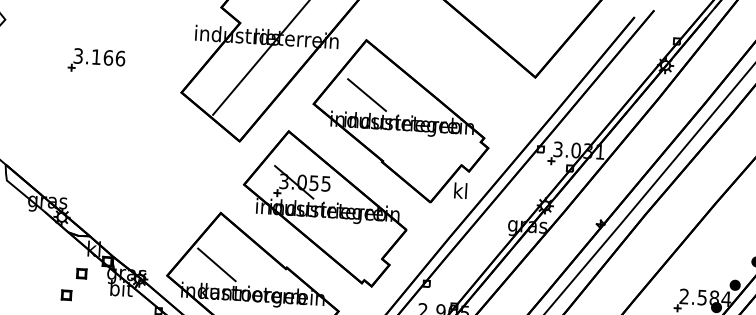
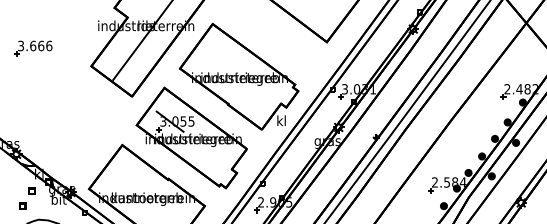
text: (96, 56) -> (33, 45), 3.166 -> 3.666
line: (367, 94) -> (215, 60), removed
line: (216, 264) -> (121, 179), removed

